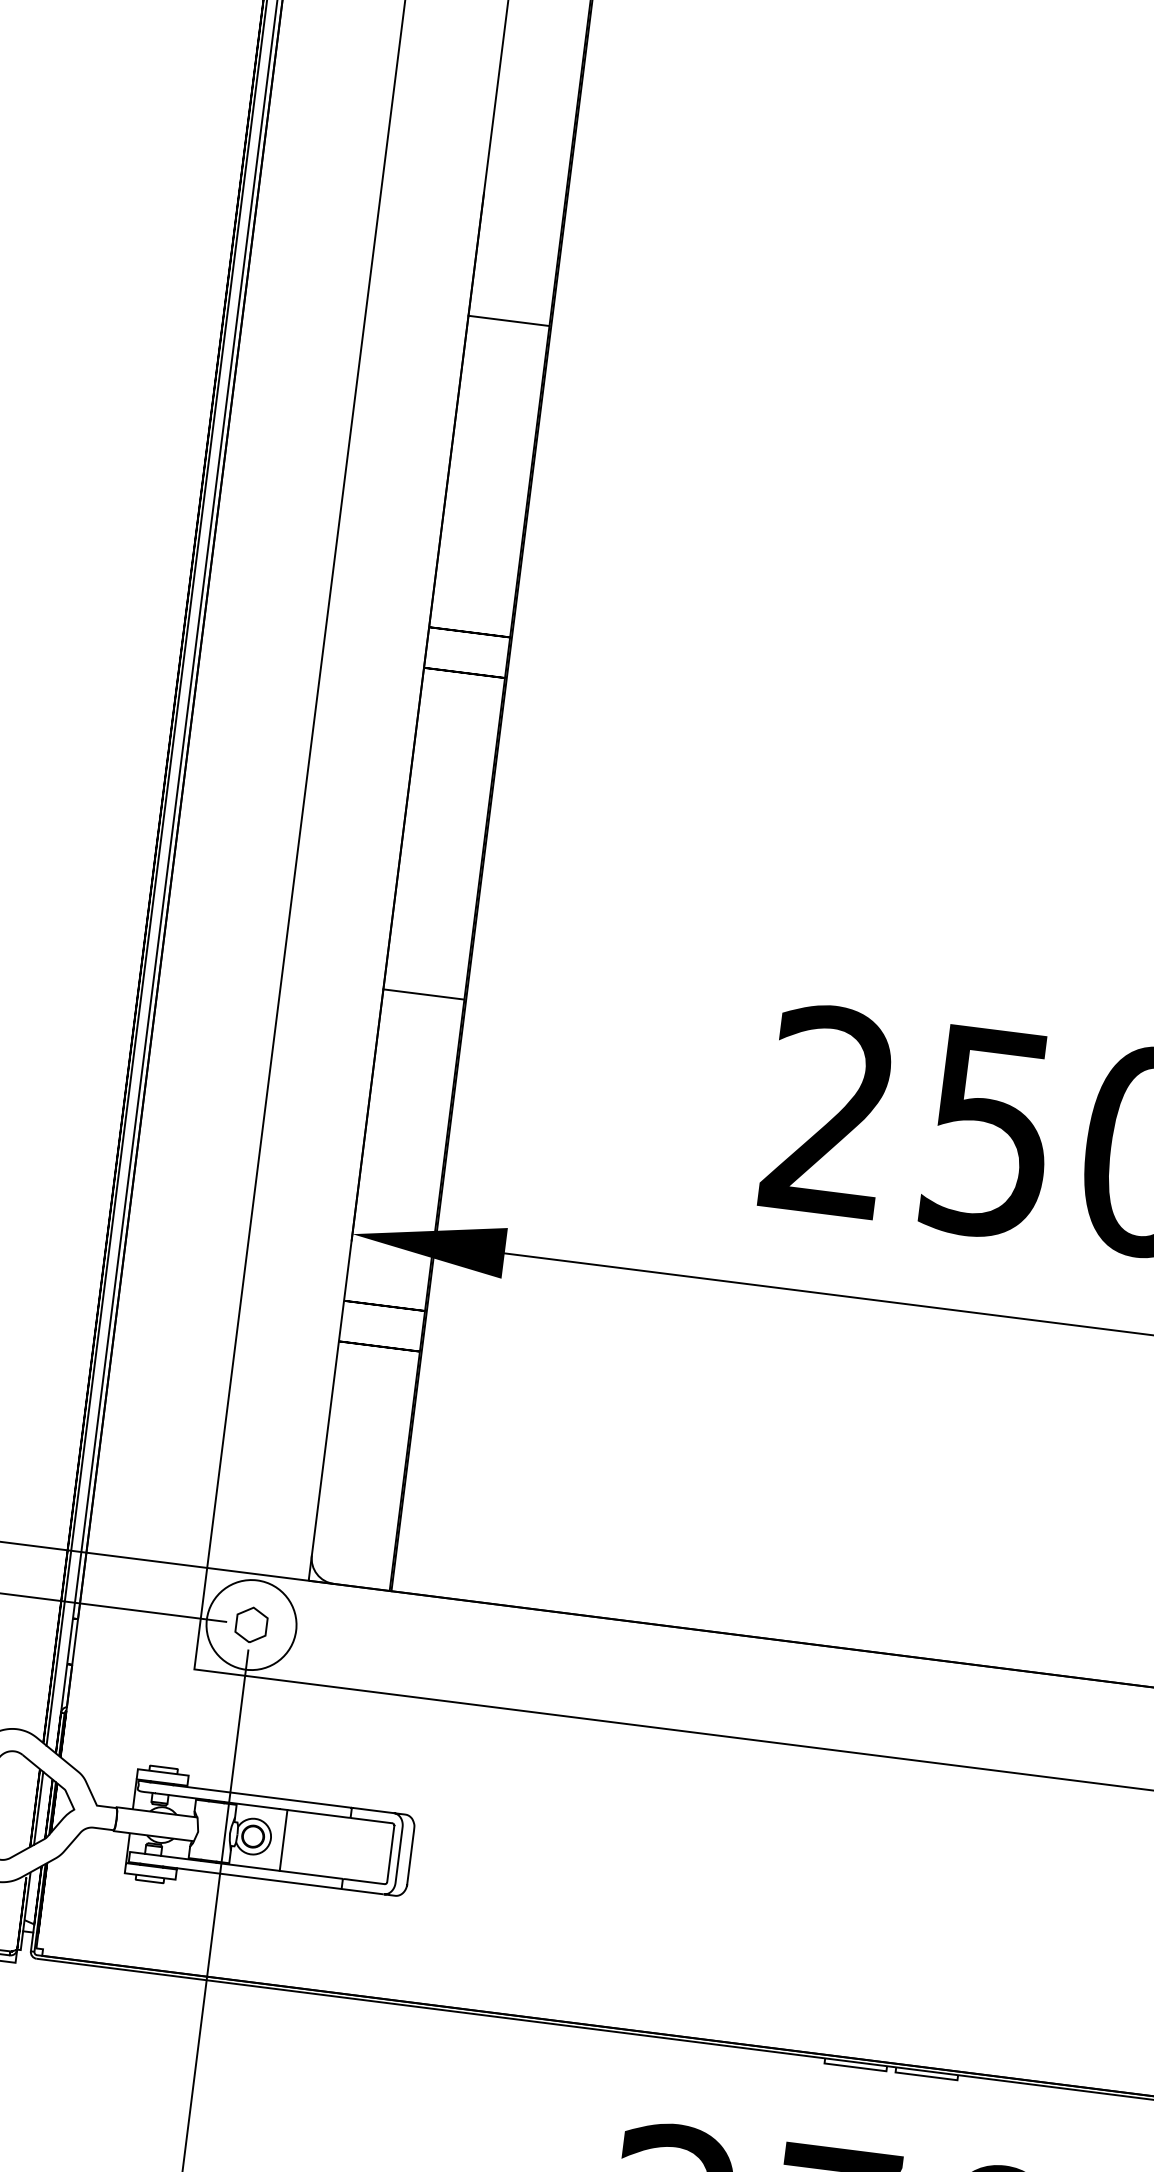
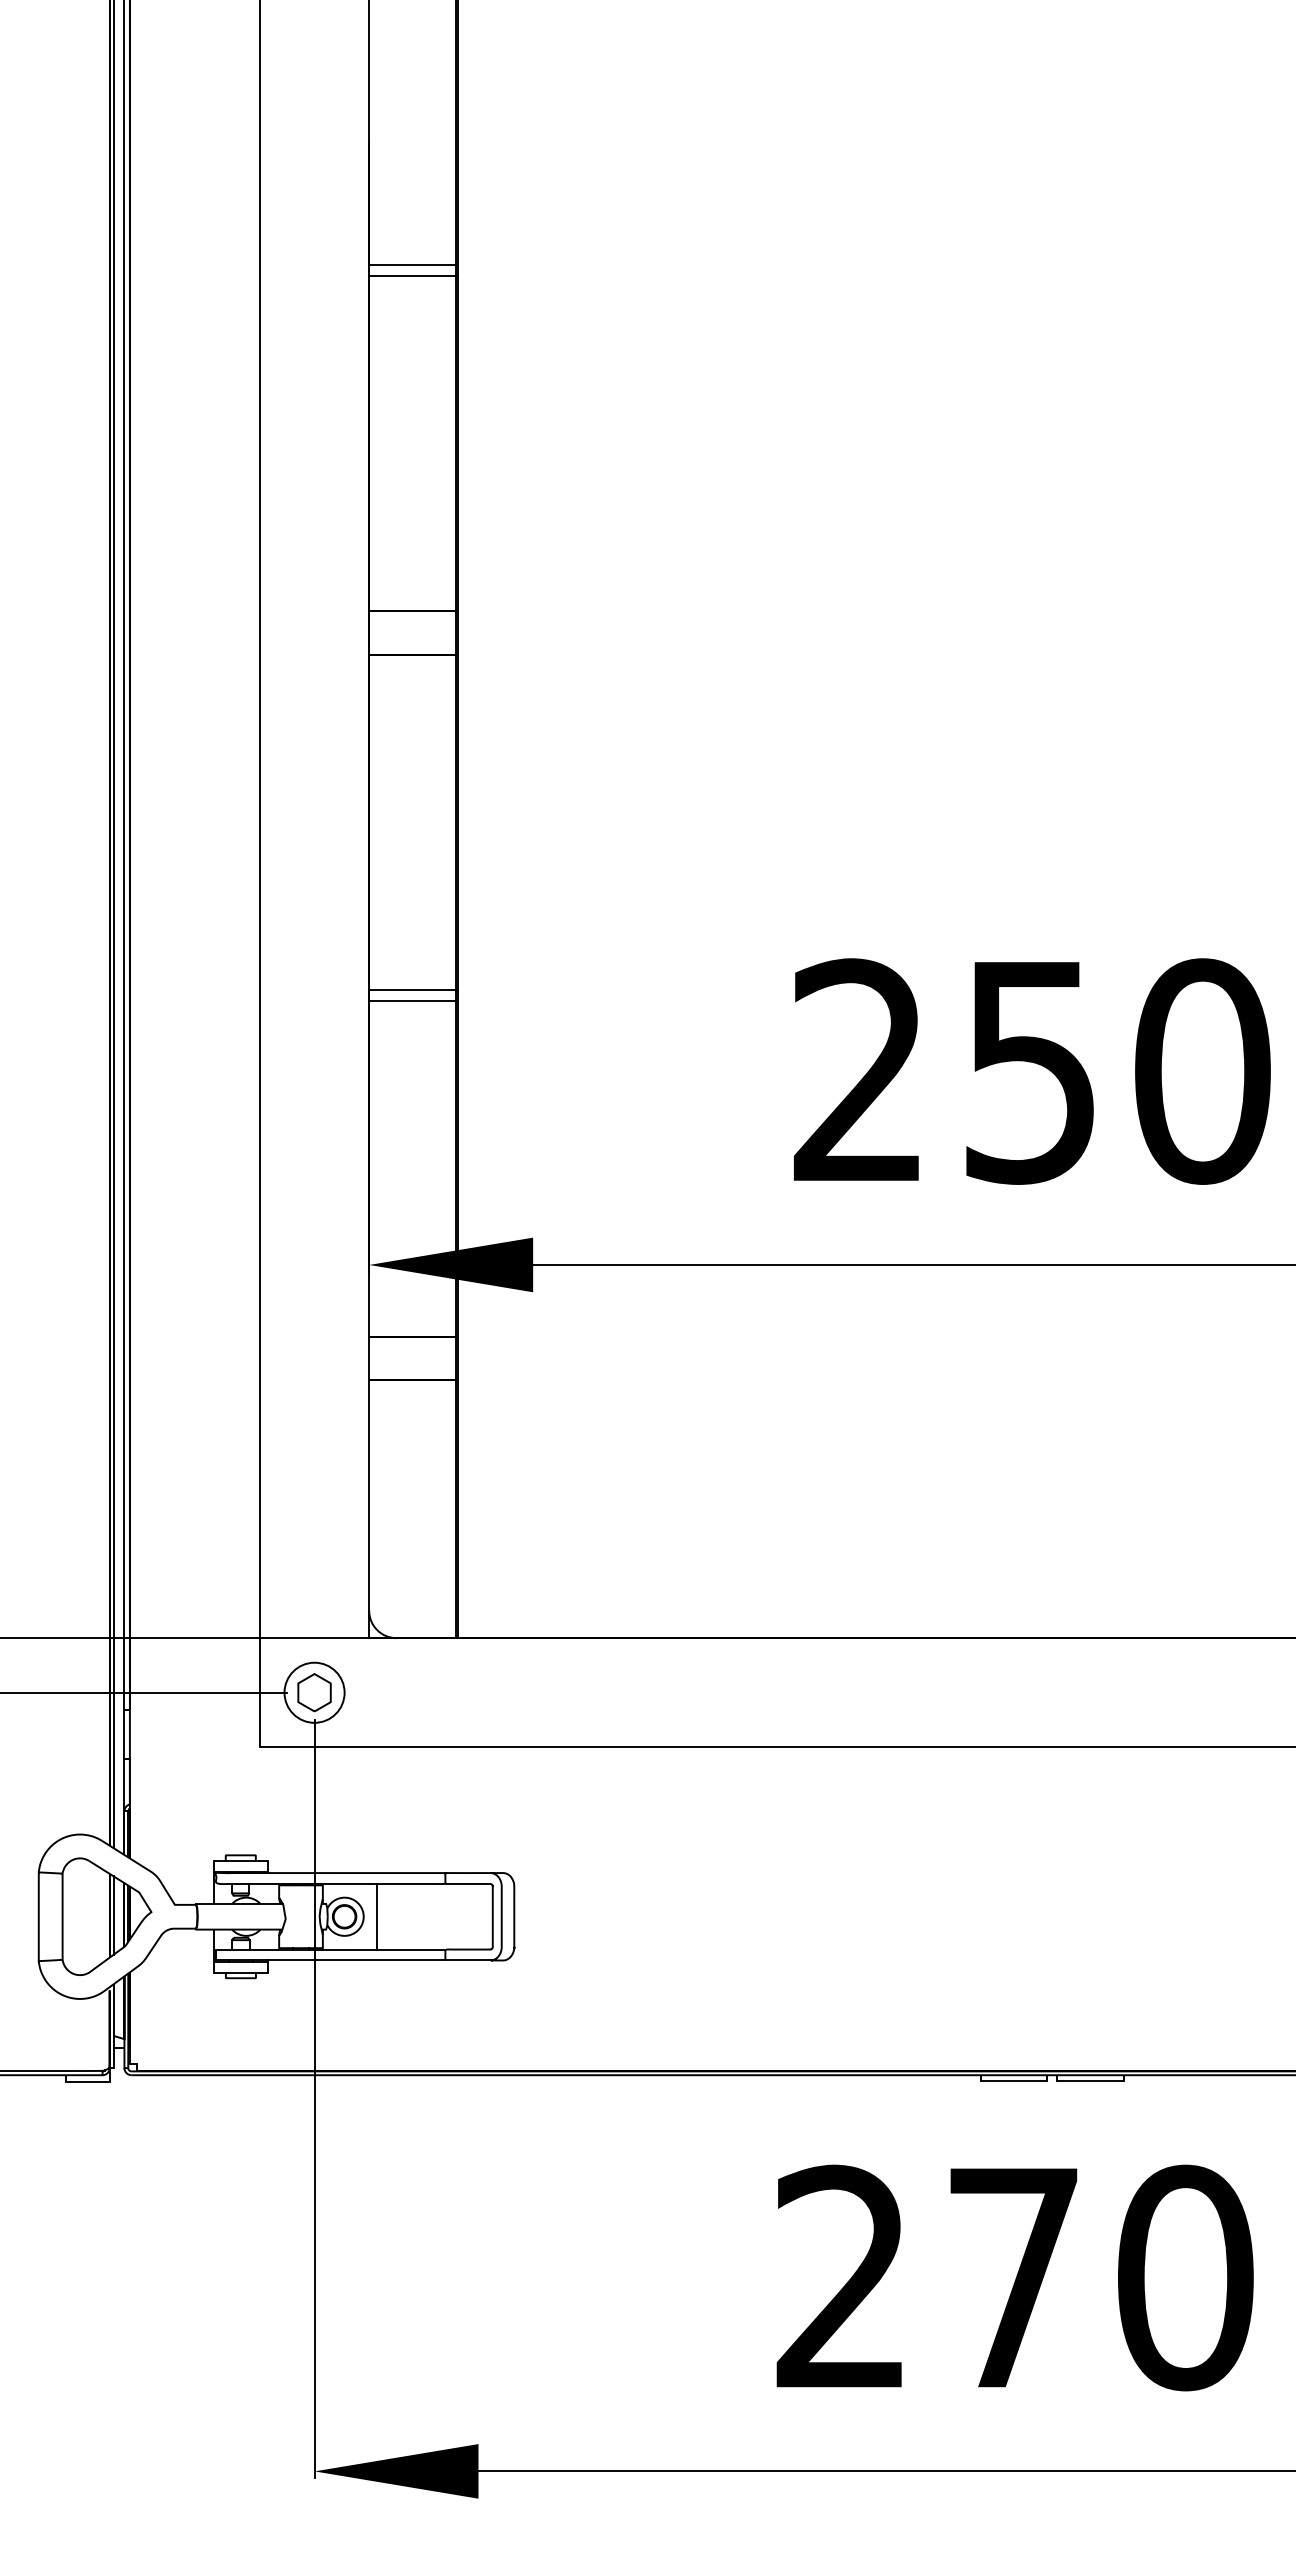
line: (509, 311) -> (412, 265), added
line: (424, 984) -> (412, 990), added
circle: (251, 1624) -> (314, 1692), size x0.62

